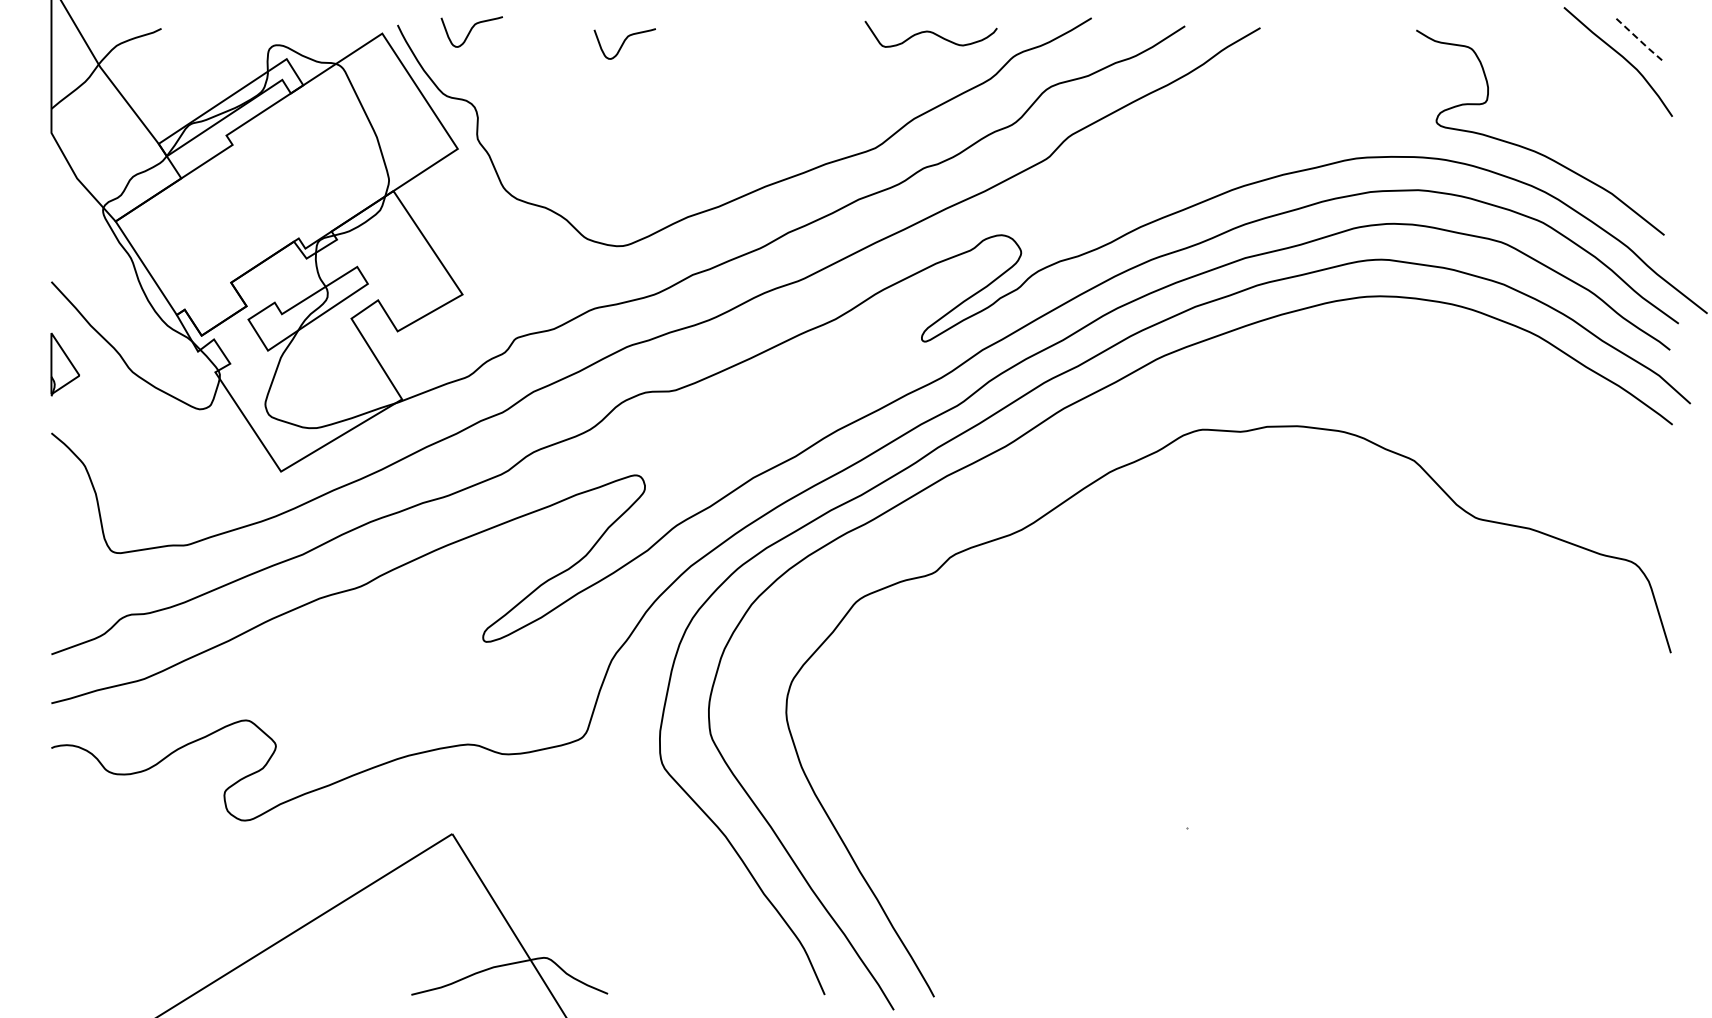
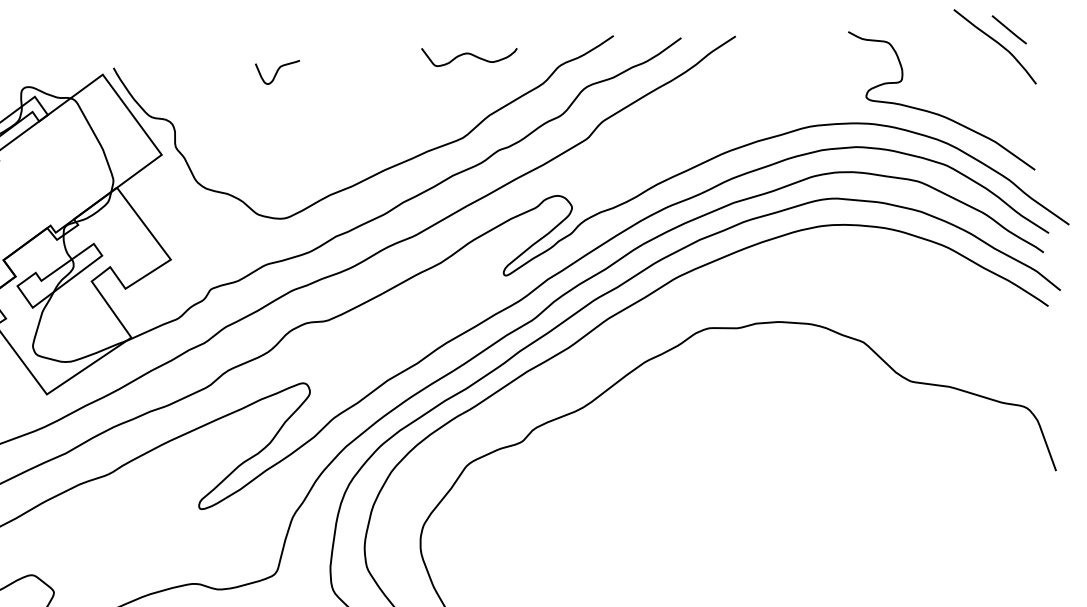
curve: (471, 31) -> (167, 69), removed
curve: (930, 32) -> (469, 54), moved
line: (1639, 40) -> (1009, 30), dashed -> solid

